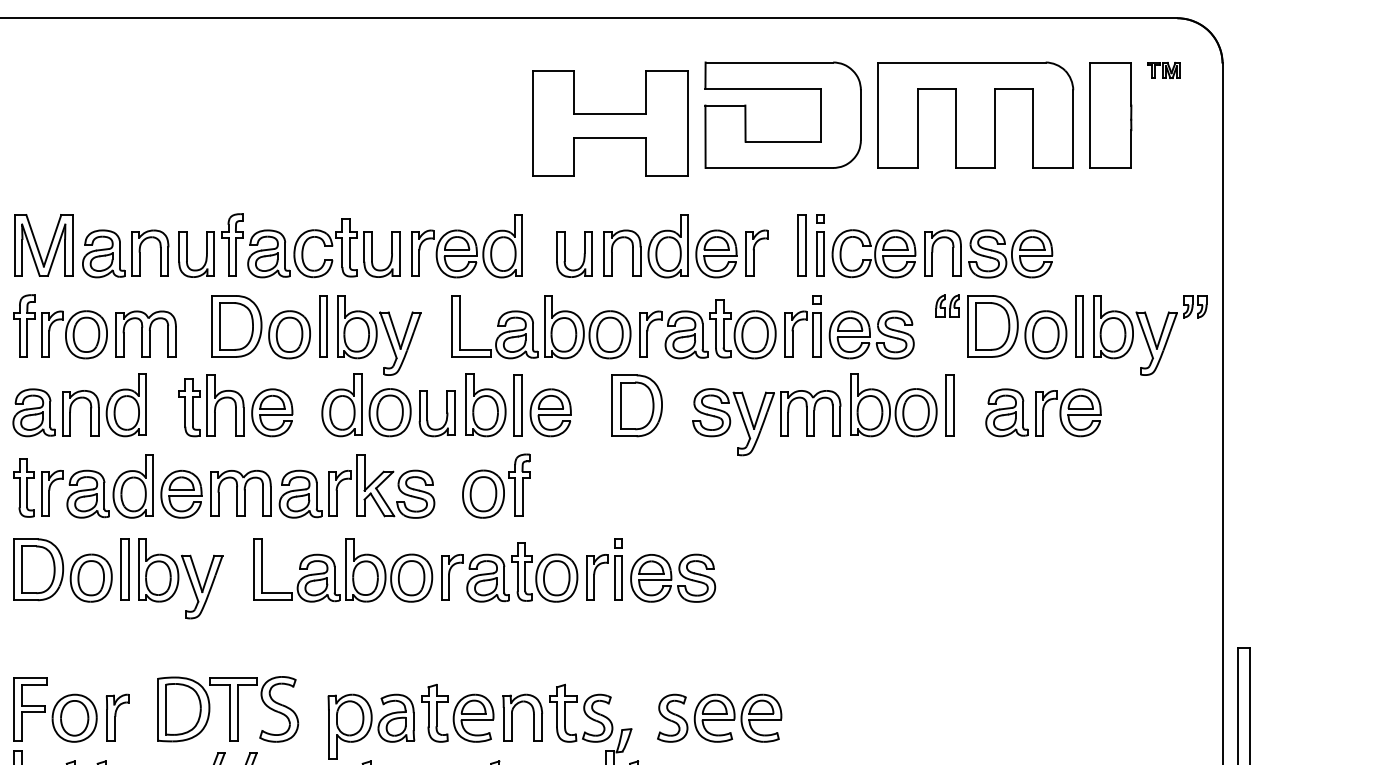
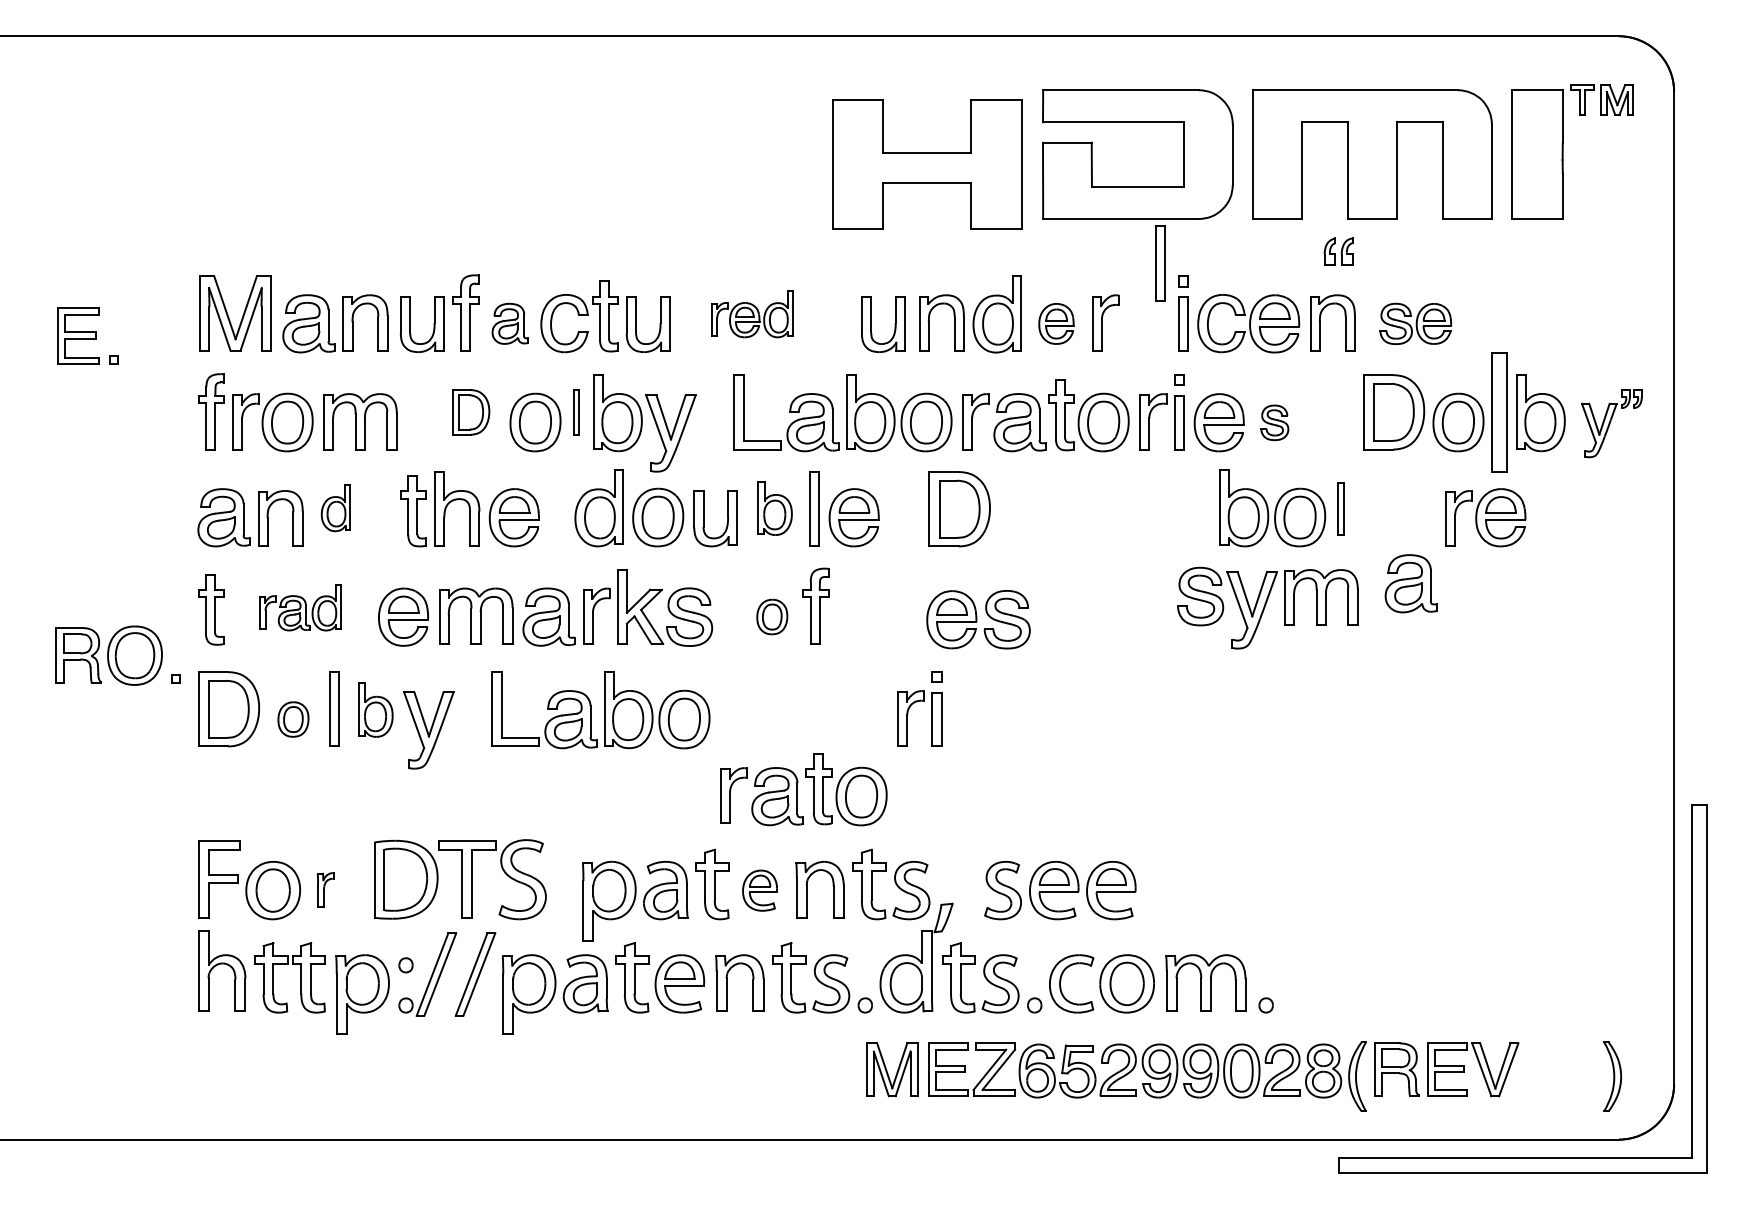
part: (1163, 70) -> (1602, 99), size x1.6
part: (801, 245) -> (1160, 263), moved
part: (467, 246) -> (752, 314), size x0.6
part: (269, 253) -> (510, 323), size x0.7
part: (716, 253) -> (1056, 323), size x0.7
part: (1010, 253) -> (1415, 323), size x0.7
part: (947, 306) -> (1338, 251), moved
part: (237, 326) -> (471, 412), size x0.6
part: (323, 326) -> (576, 412), size x0.6
part: (1079, 326) -> (1499, 412), size x1.6
part: (895, 334) -> (1274, 422), size x0.6
part: (1171, 335) -> (1611, 423), size x0.7
part: (125, 405) -> (335, 508), size x0.6
part: (485, 405) -> (774, 508), size x0.7
part: (950, 405) -> (1341, 508), size x0.7
part: (1006, 412) -> (1410, 583), moved
part: (766, 421) -> (1267, 607), moved
part: (97, 486) -> (300, 607), size x0.6
part: (483, 493) -> (772, 616), size x0.6
part: (158, 570) -> (375, 710), size x0.7
part: (509, 572) -> (803, 789), moved
part: (91, 578) -> (293, 719), size x0.6
part: (673, 578) -> (978, 619), moved
part: (117, 717) -> (325, 889), size x0.6
part: (473, 718) -> (759, 890), size x0.7

